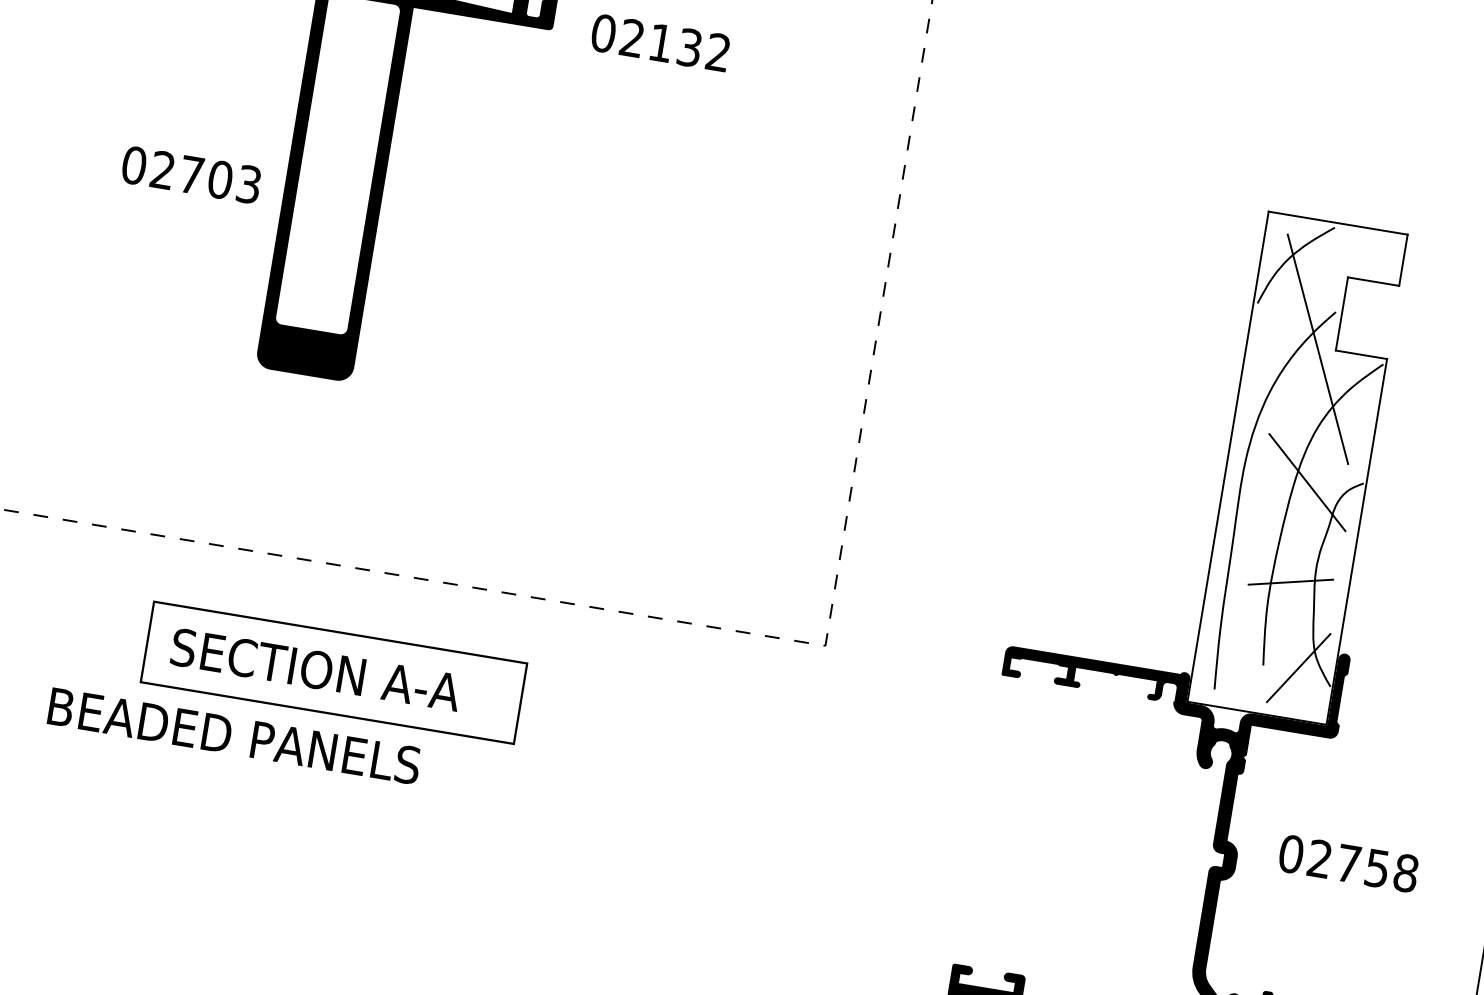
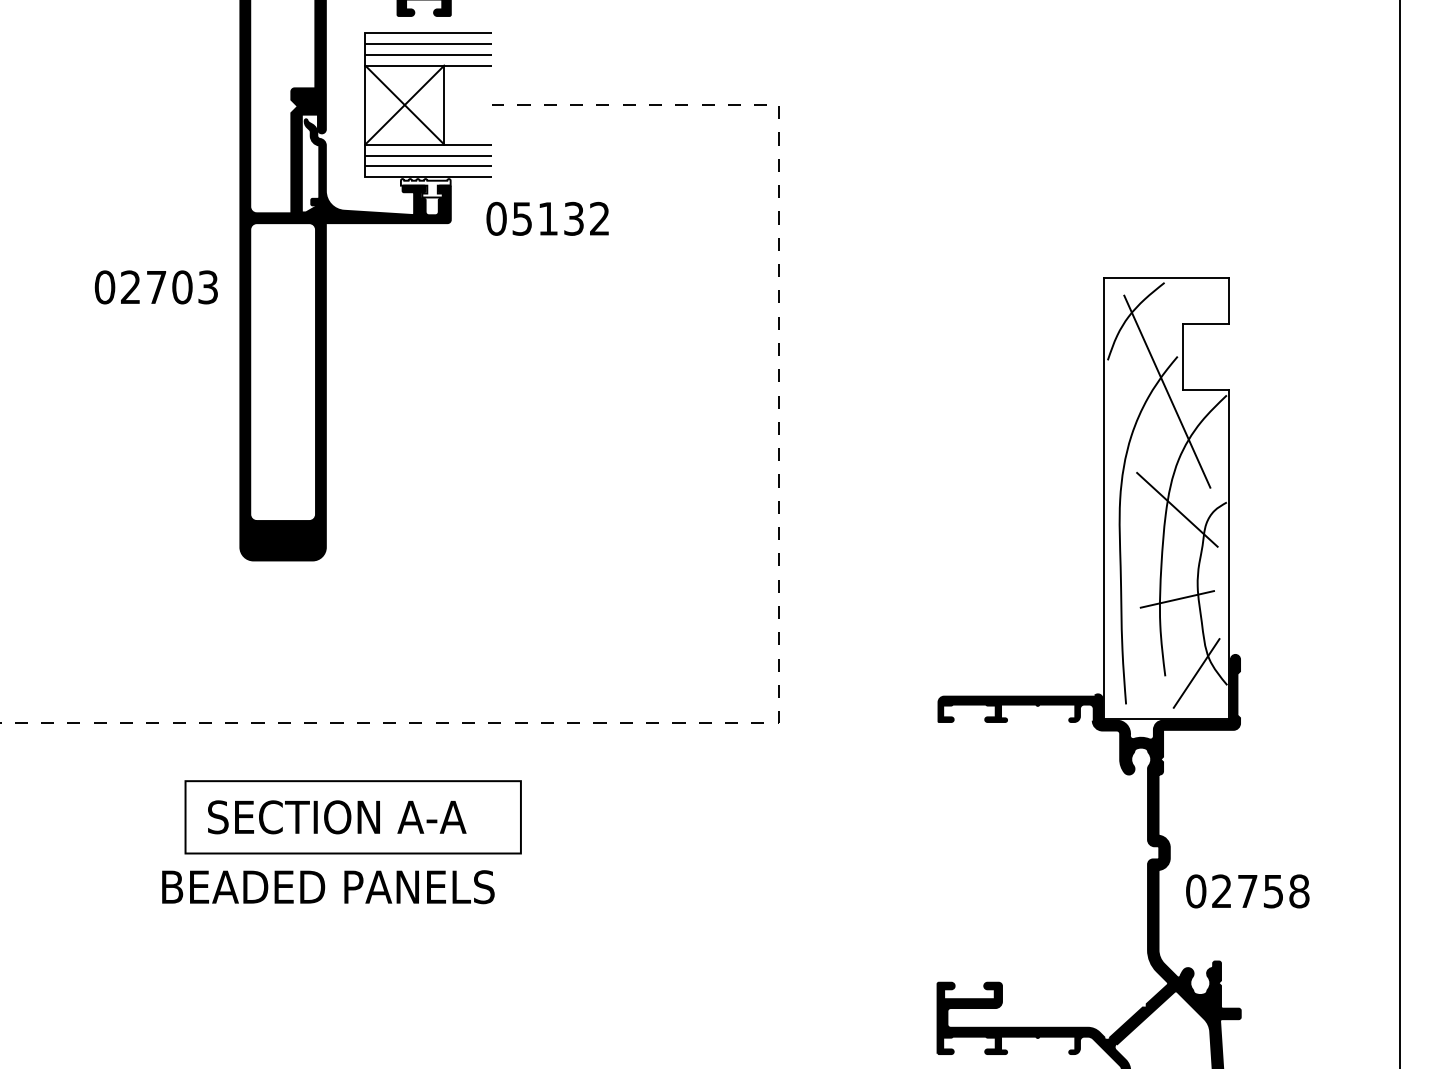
text: (631, 37) -> (521, 218), 02132 -> 05132
text: (190, 174) -> (155, 287), moved
text: (234, 736) -> (328, 887), moved
text: (1348, 863) -> (1247, 891), moved

